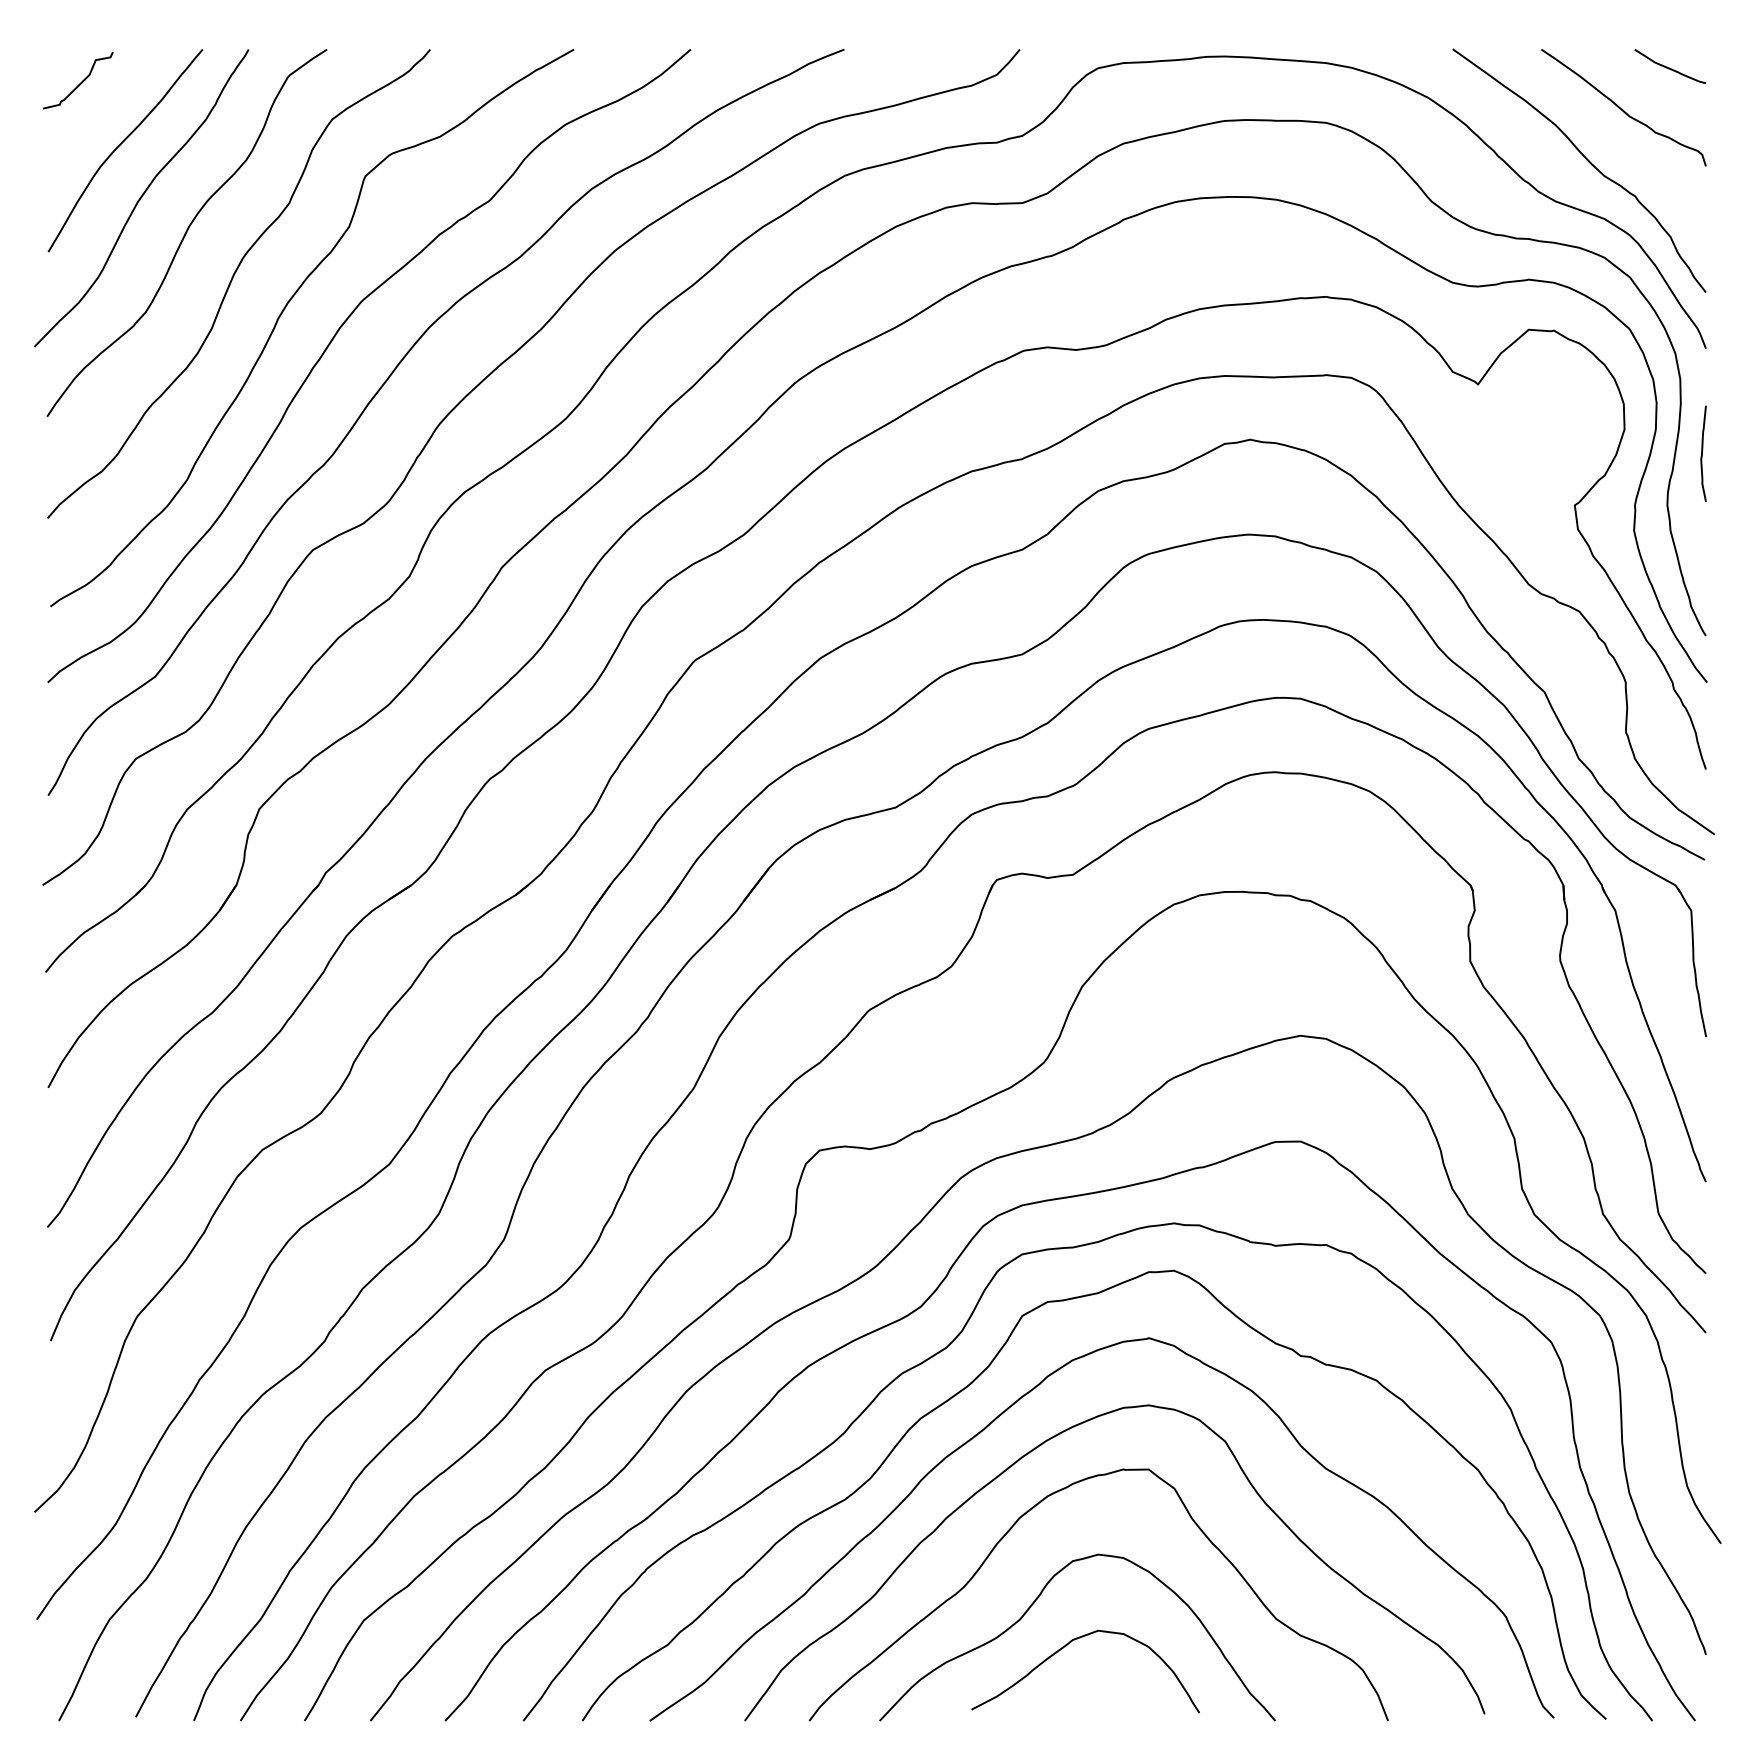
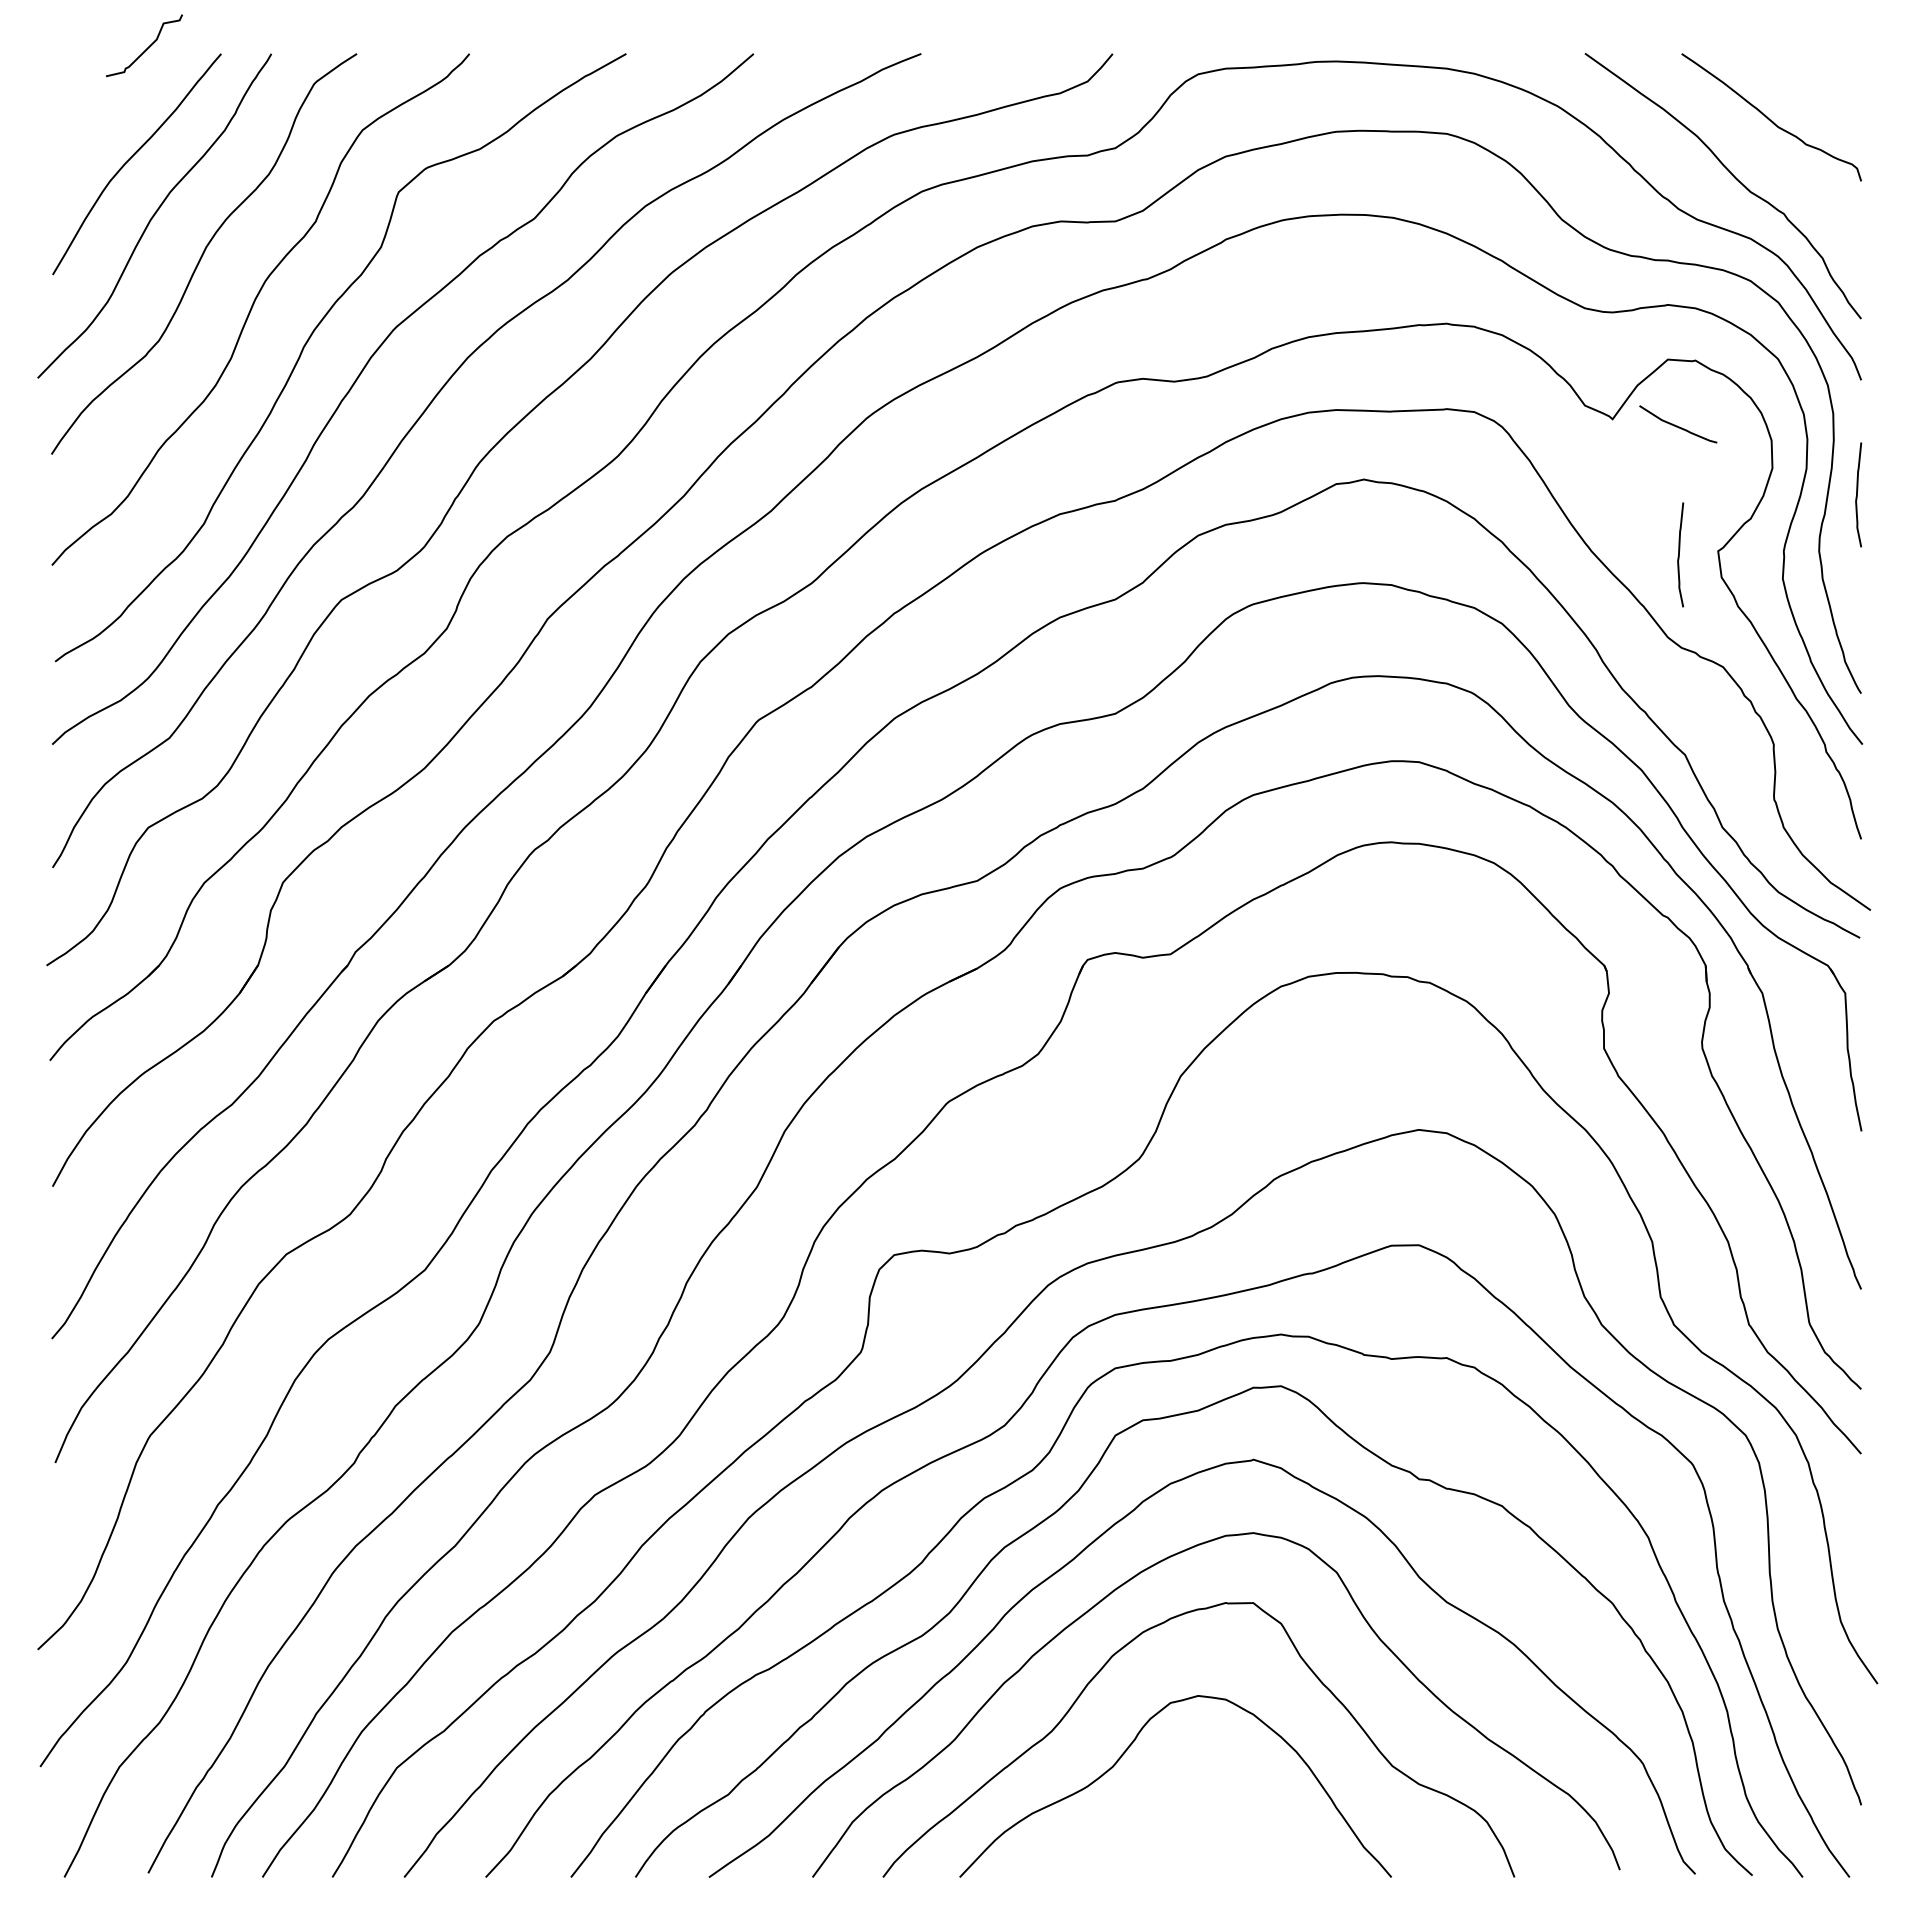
curve: (1669, 67) -> (1677, 425), moved
curve: (81, 82) -> (147, 47), moved
curve: (1539, 508) -> (1679, 554), added
curve: (1067, 1645) -> (1164, 1795), removed

